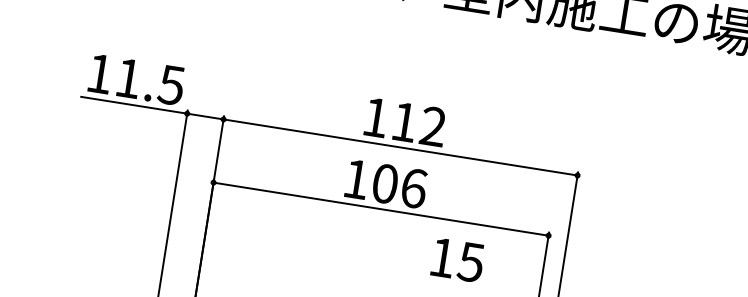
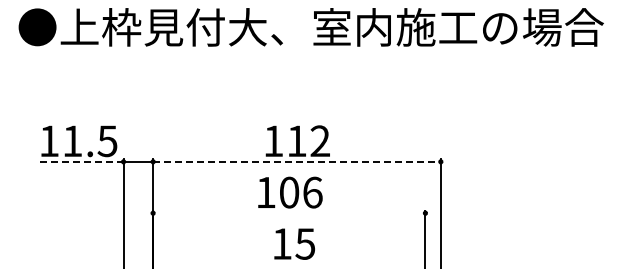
line: (133, 104) -> (79, 161), solid -> dashed
line: (400, 146) -> (296, 161), solid -> dashed
line: (381, 209) -> (289, 213), removed
text: (457, 259) -> (294, 243), moved

